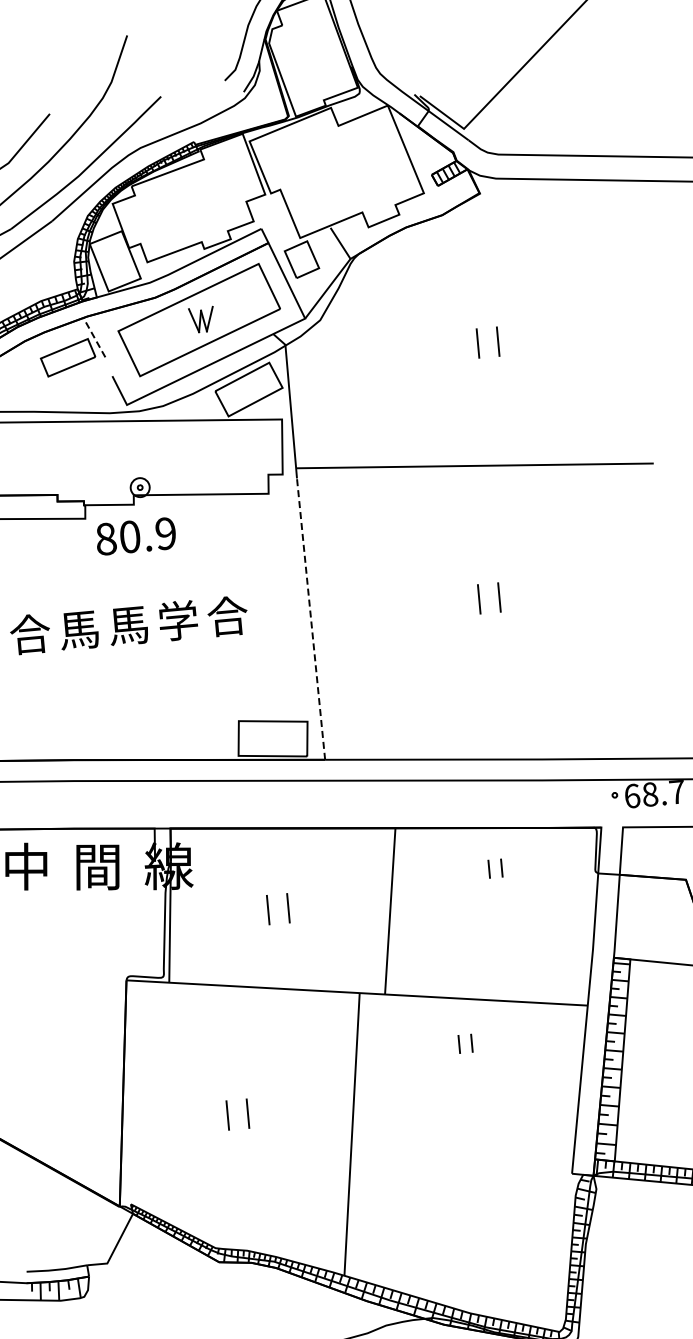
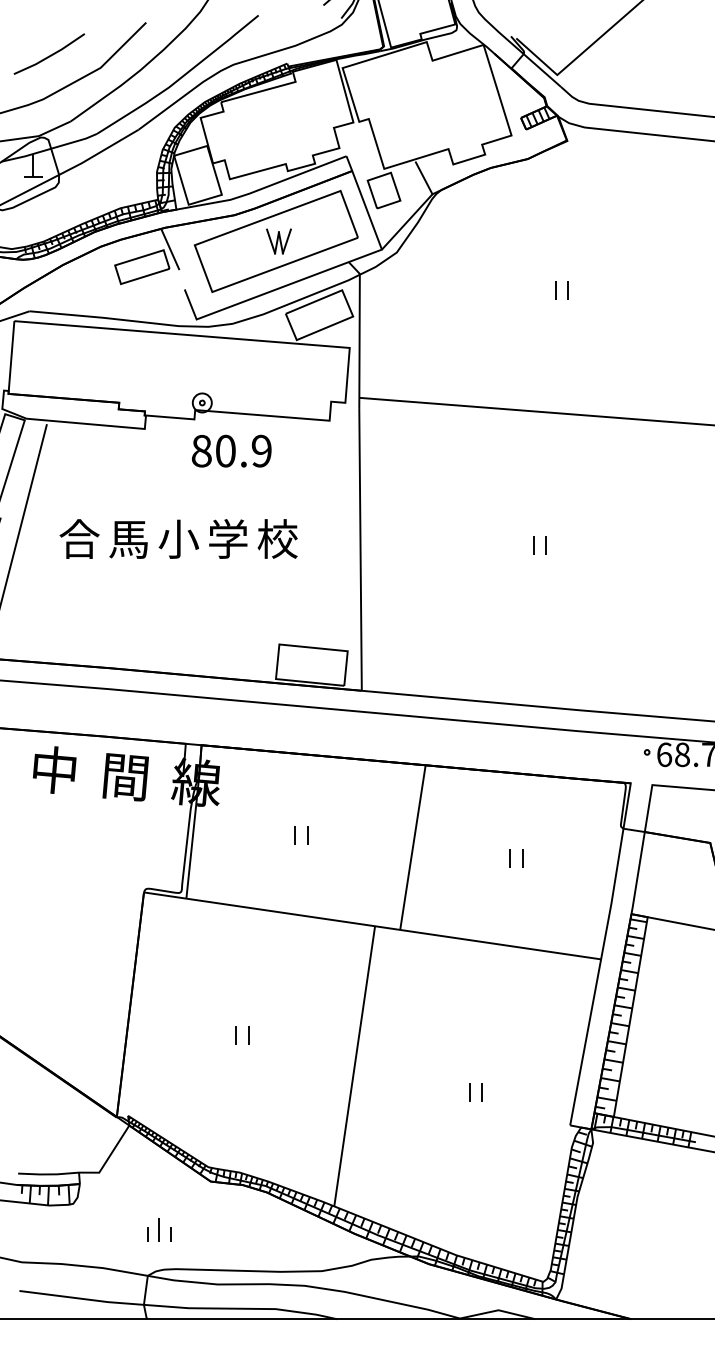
line: (94, 337) -> (170, 249), dashed -> solid
part: (487, 343) -> (561, 290), size x0.62
text: (135, 535) -> (231, 450), moved
part: (488, 599) -> (539, 545), size x0.62
text: (227, 615) -> (277, 538), 合 -> 校
line: (310, 618) -> (360, 548), dashed -> solid
text: (128, 624) -> (178, 538), 馬 -> 小
part: (495, 868) -> (516, 858), moved
part: (278, 909) -> (301, 835), size x0.62
part: (465, 1043) -> (475, 1092), moved
part: (237, 1113) -> (242, 1035), size x0.62
part: (172, 1314) -> (159, 1229), added

